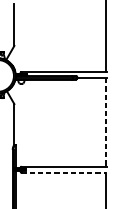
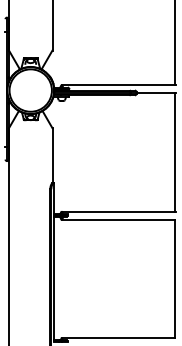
line: (106, 123) -> (175, 153), dashed -> solid
line: (63, 172) -> (118, 219), dashed -> solid

